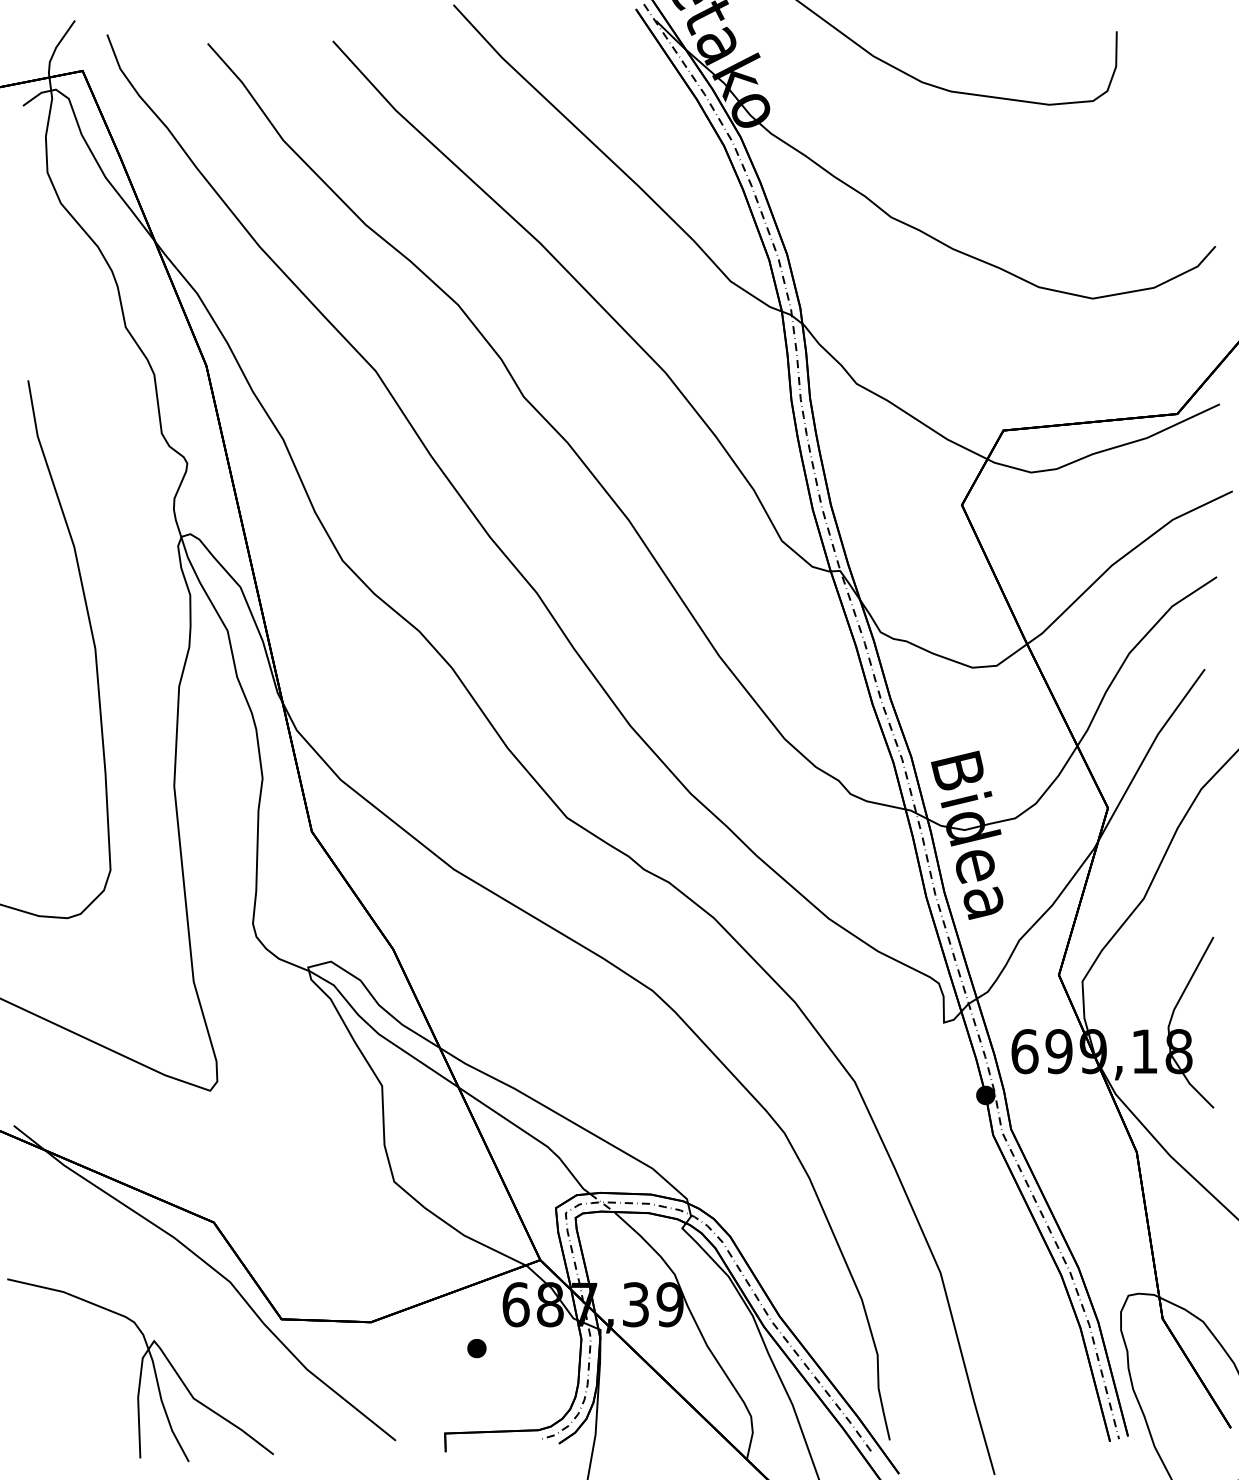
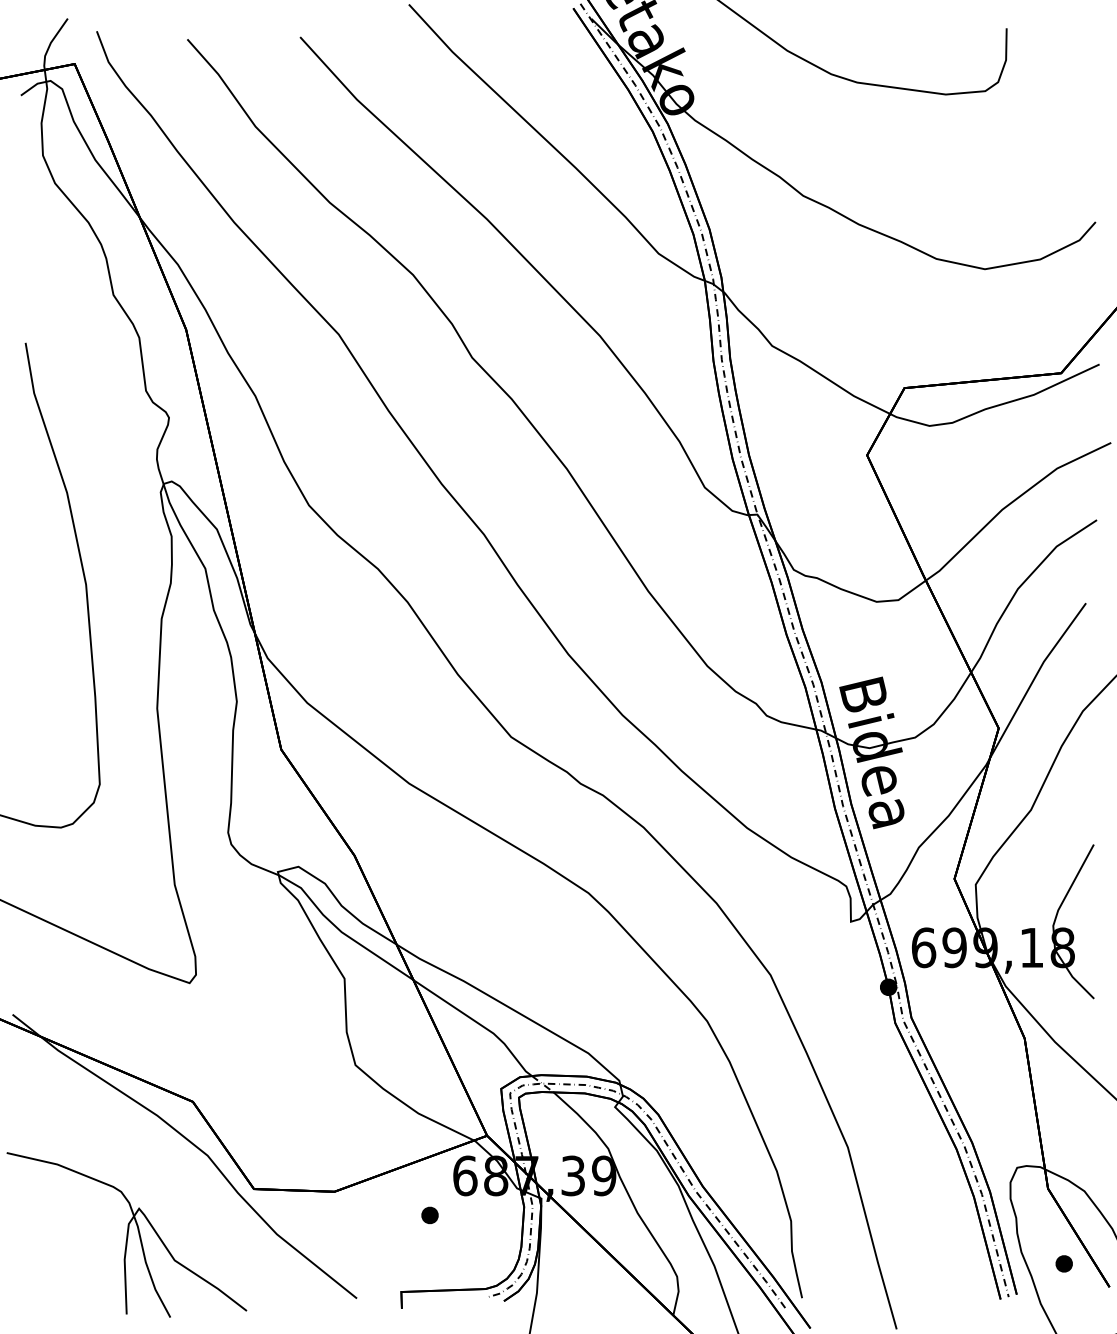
part: (1179, 1401) -> (1063, 1263), added

